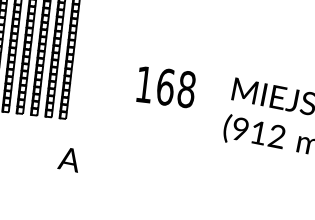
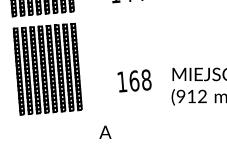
text: (70, 158) -> (105, 131), moved

